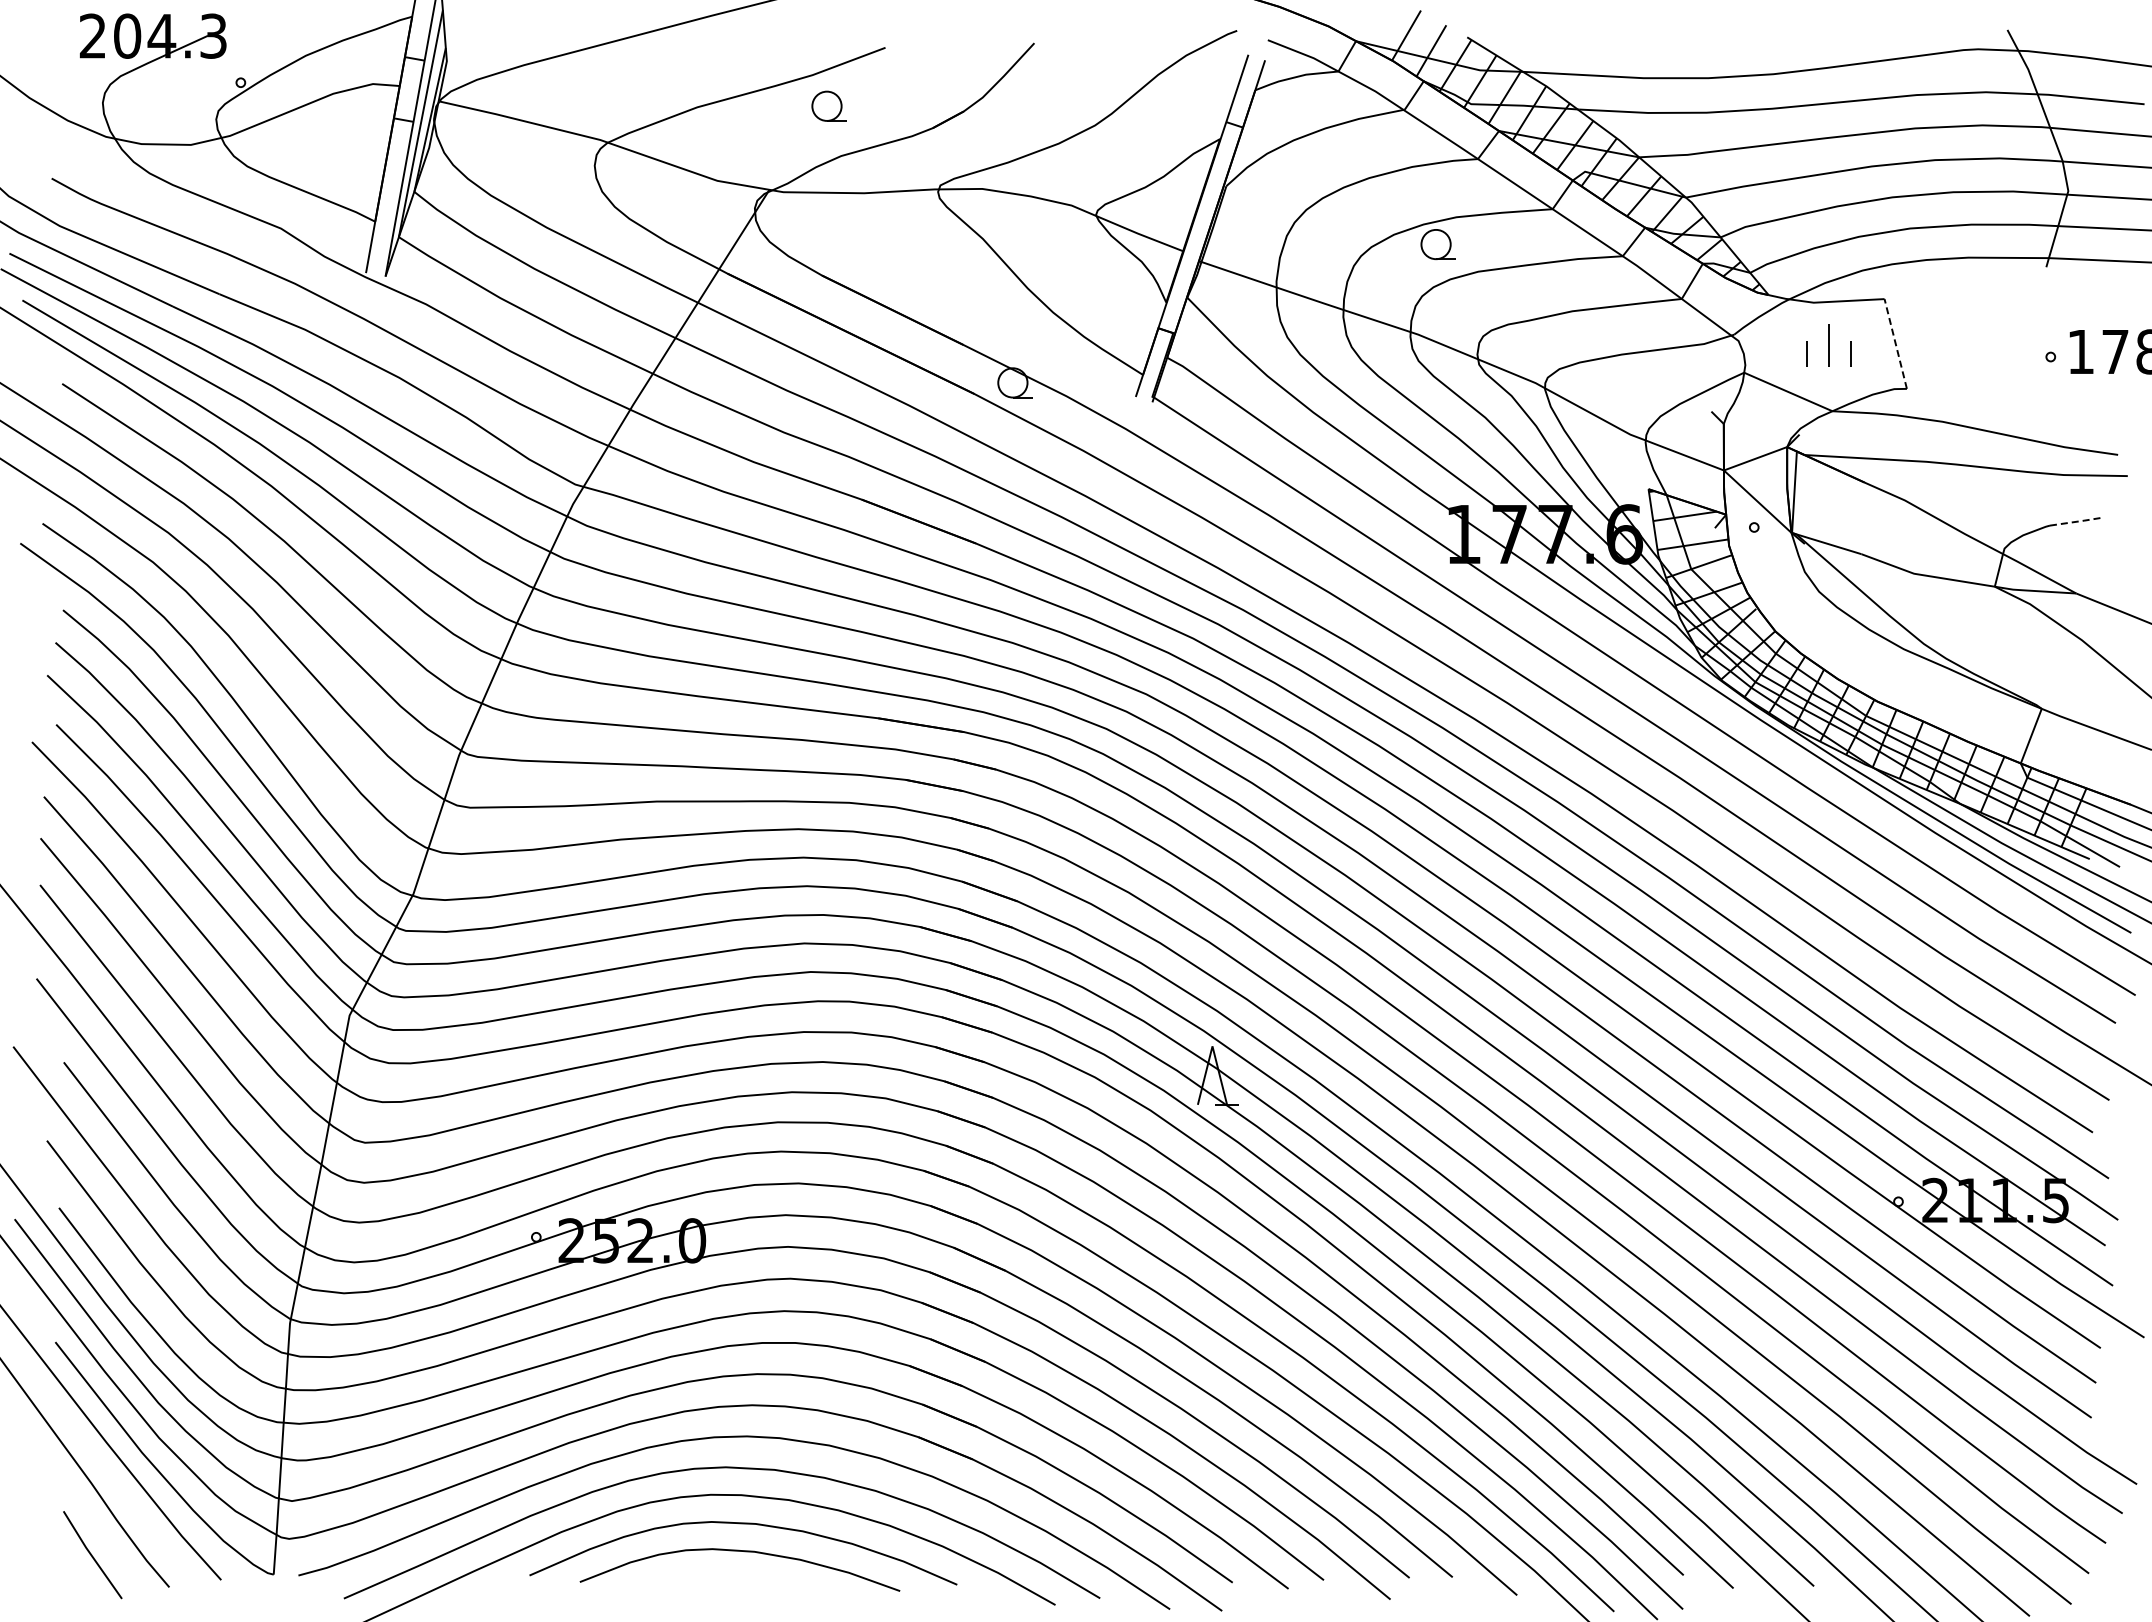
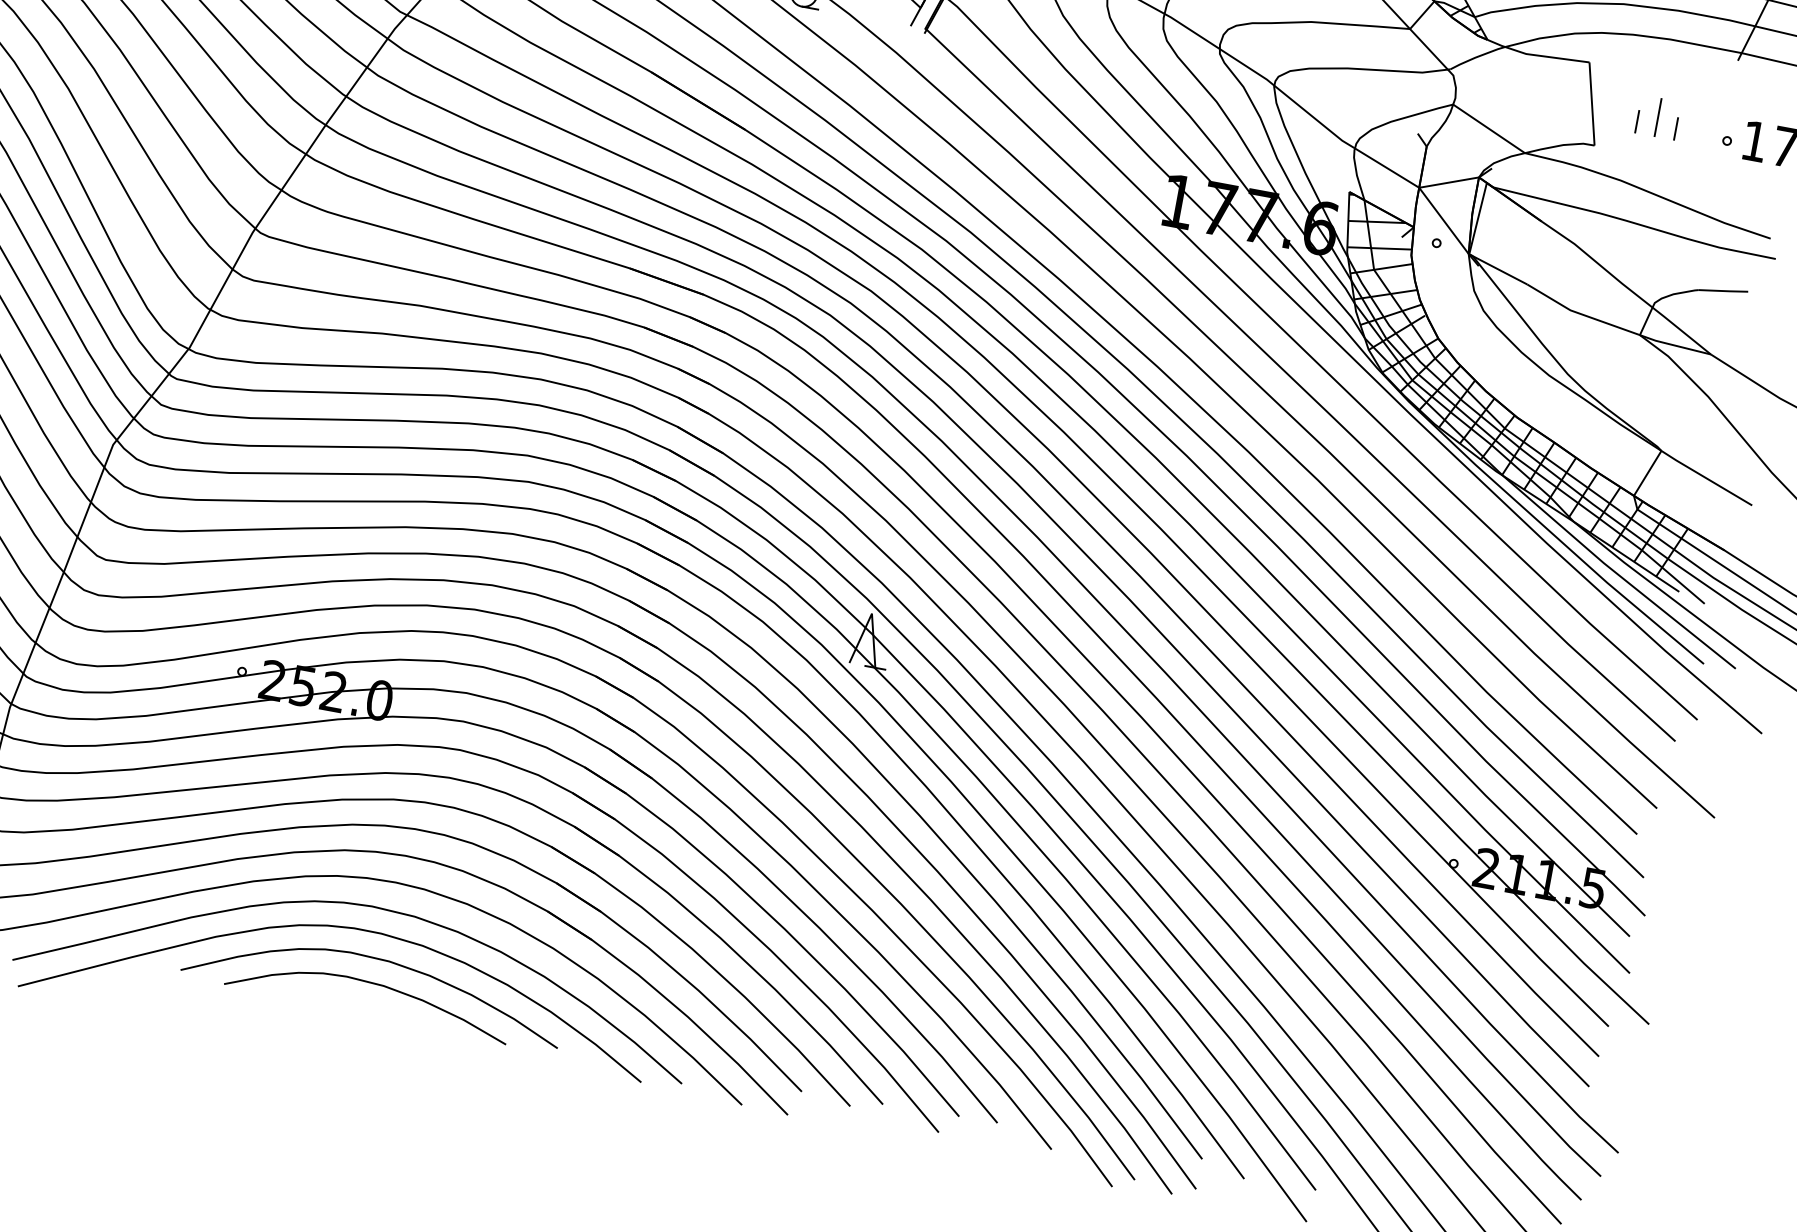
line: (1895, 343) -> (1591, 103), dashed -> solid
part: (1828, 345) -> (1657, 117), moved
line: (2078, 521) -> (1724, 291), dashed -> solid

